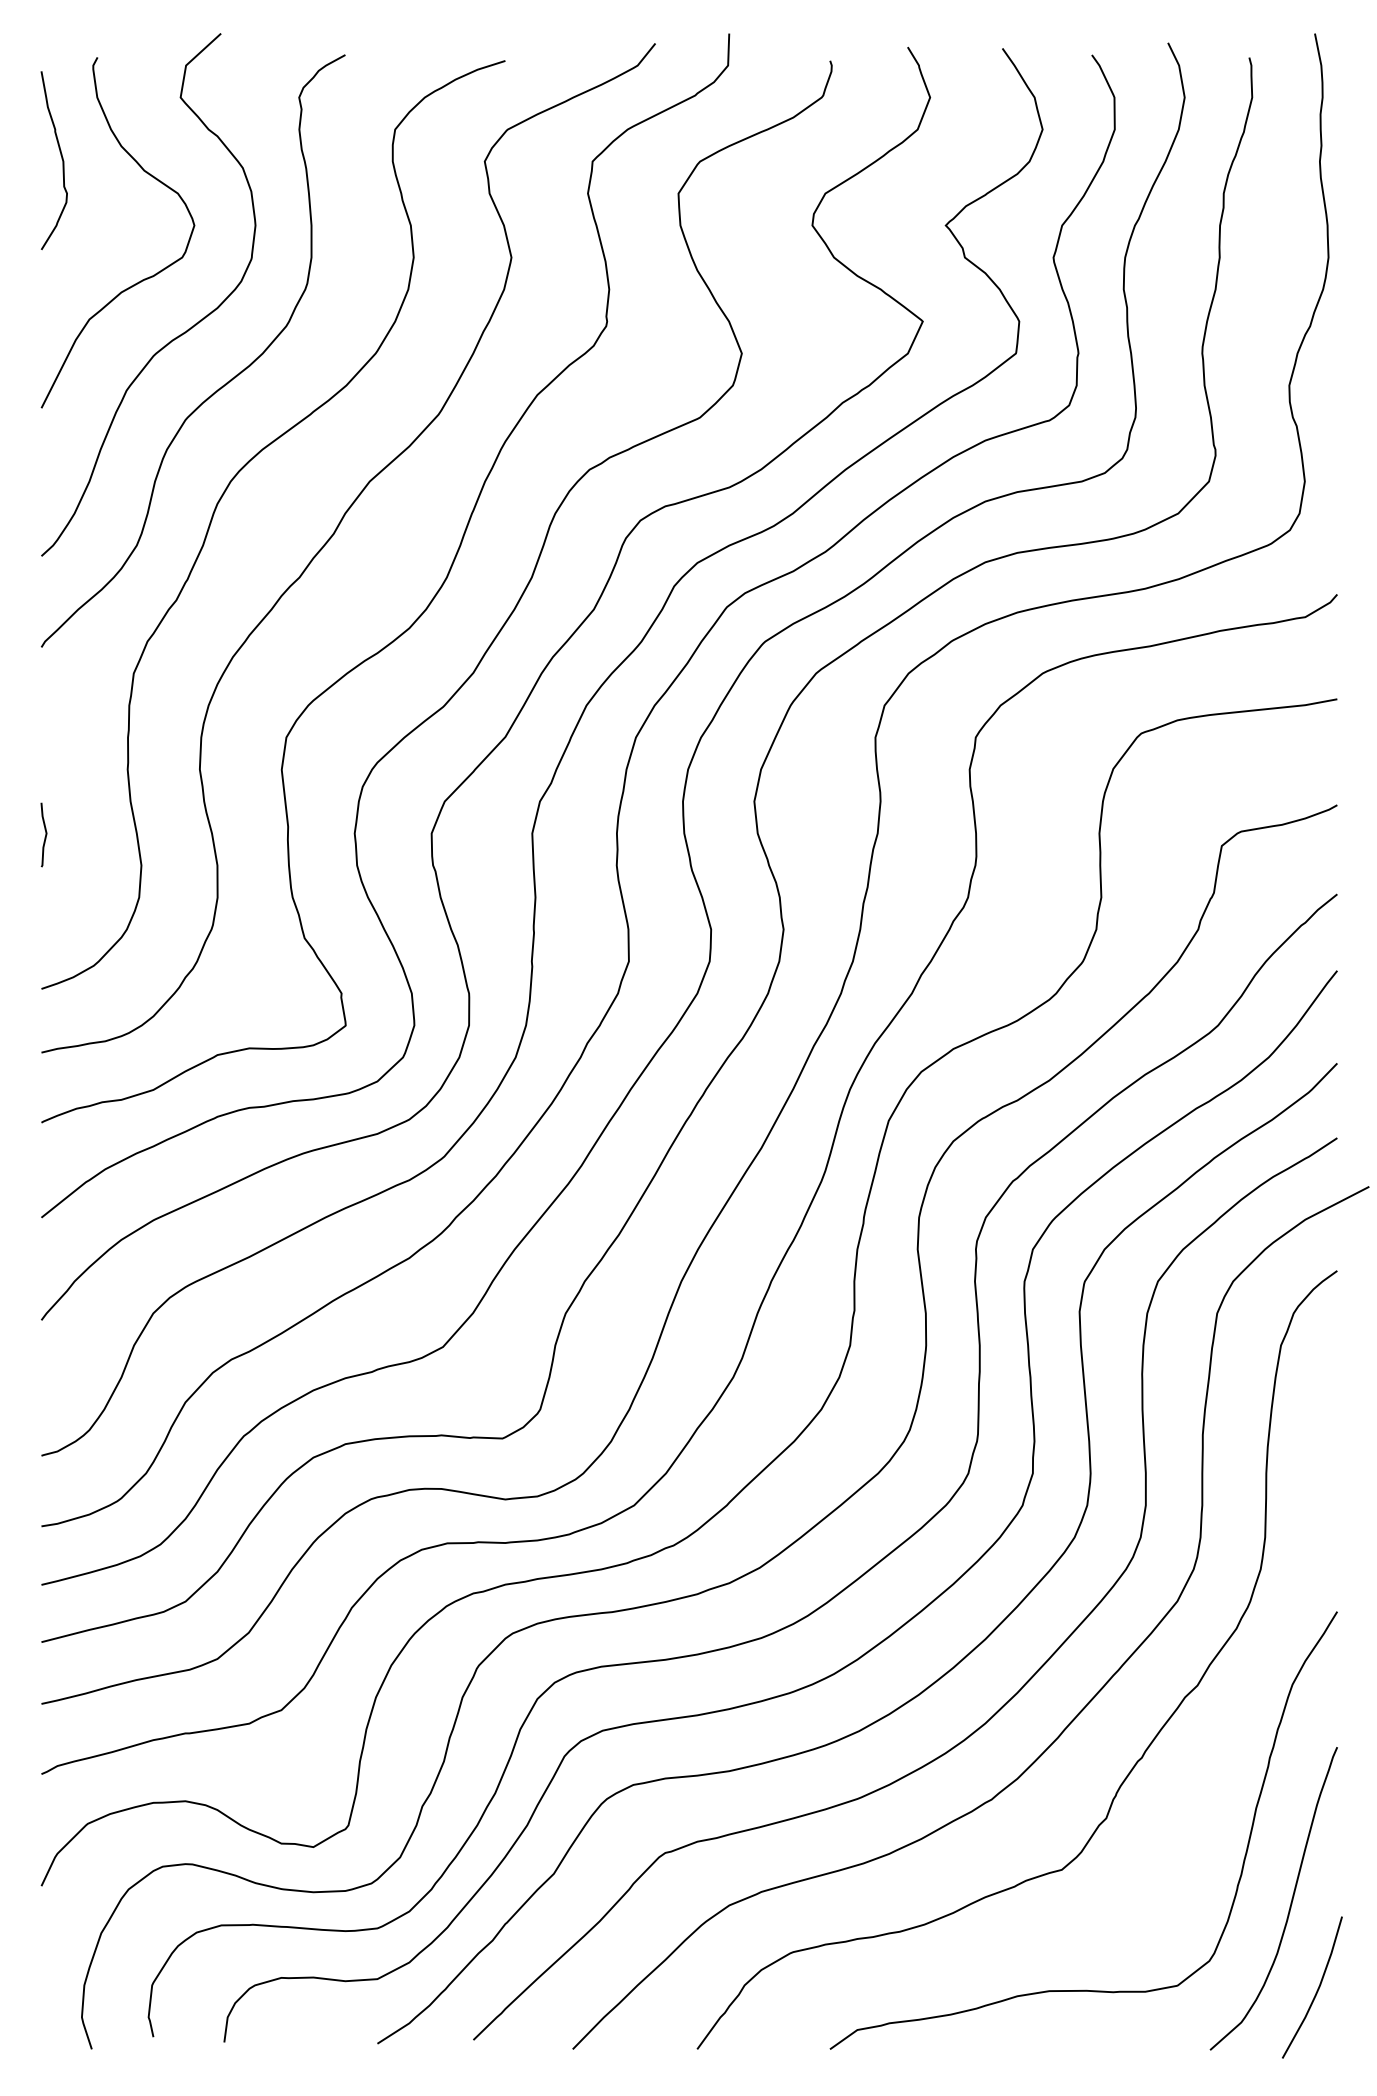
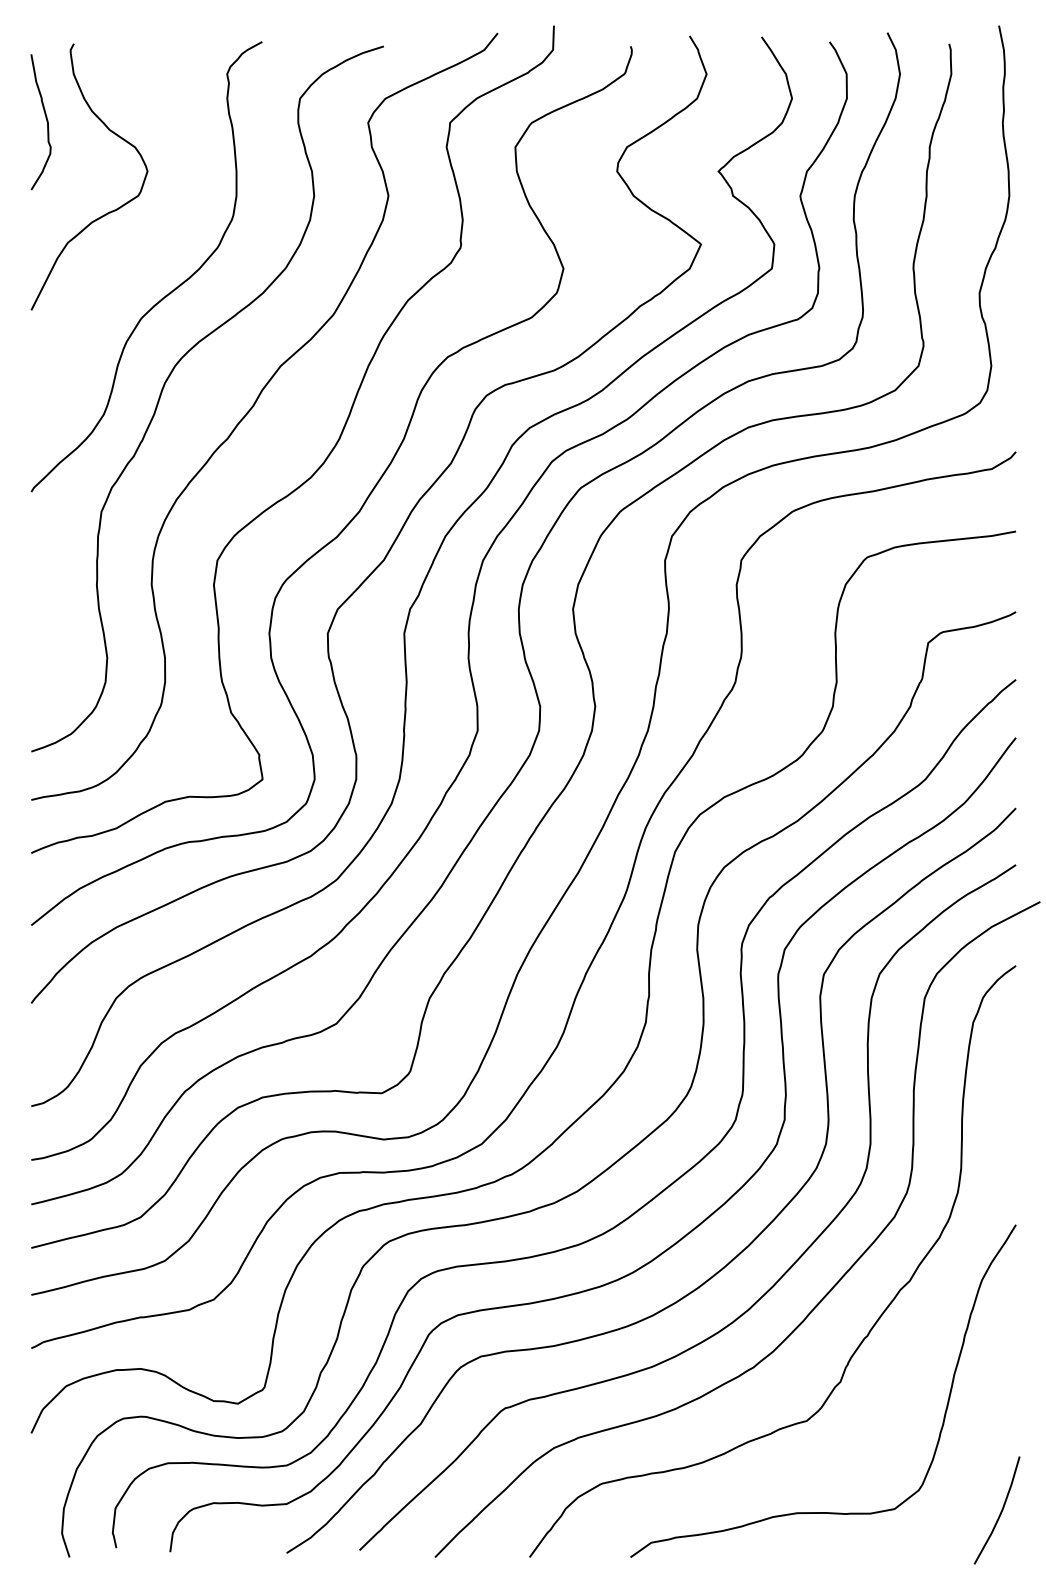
curve: (173, 338) -> (131, 257), removed
curve: (45, 834) -> (34, 634), removed
curve: (1290, 1902) -> (980, 1445), removed

